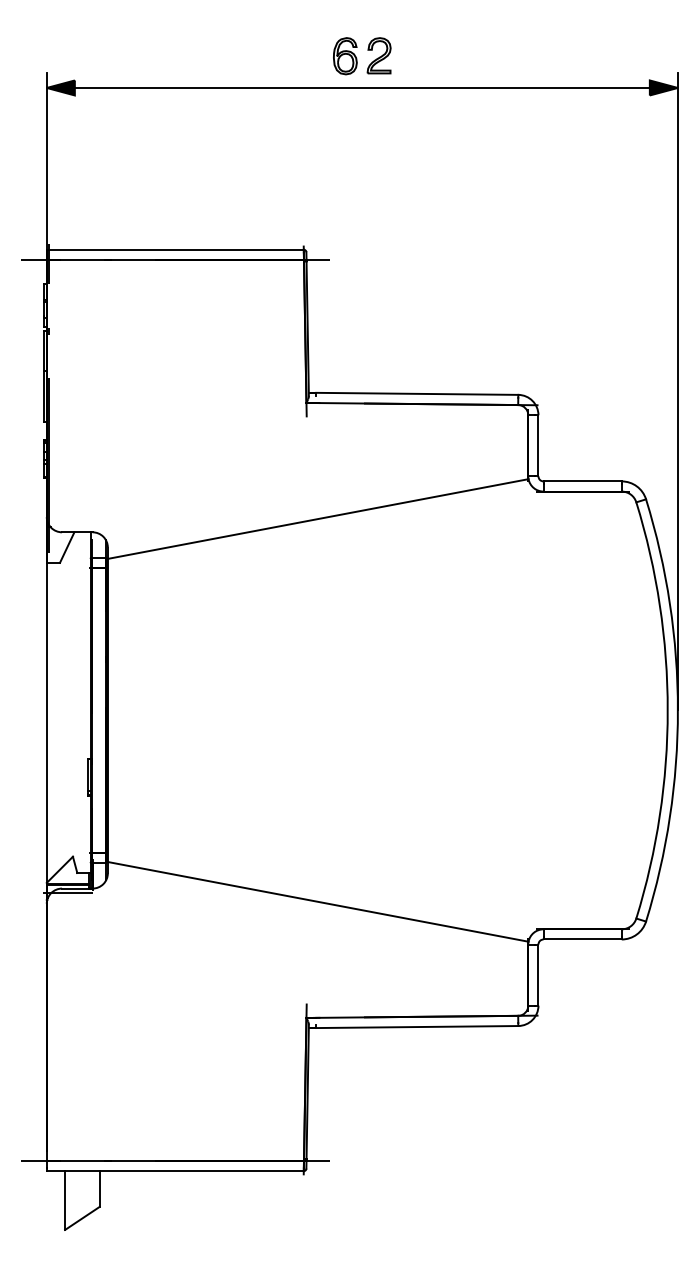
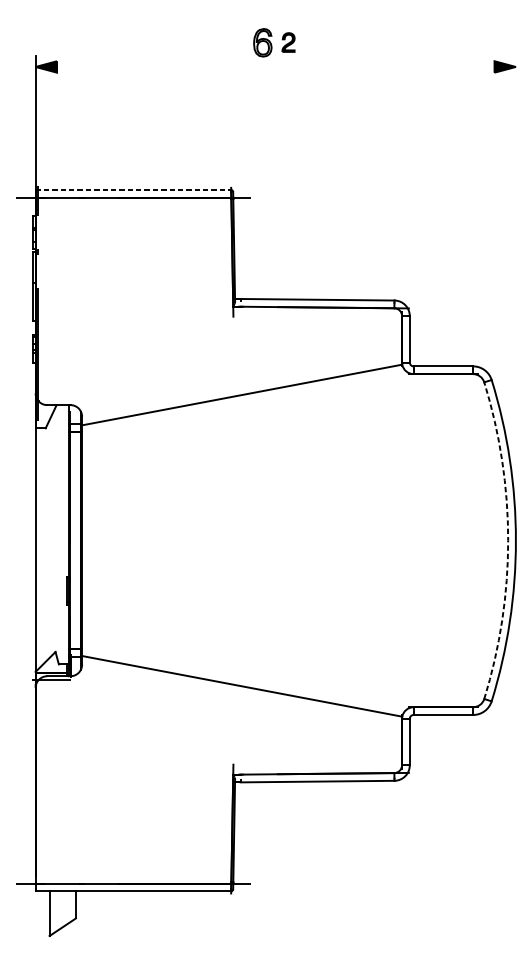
part: (378, 55) -> (288, 42), size x0.7
line: (361, 87) -> (275, 66), removed
line: (175, 249) -> (133, 189), solid -> dashed
line: (677, 391) -> (515, 297), removed
arc: (667, 710) -> (507, 540), solid -> dashed

